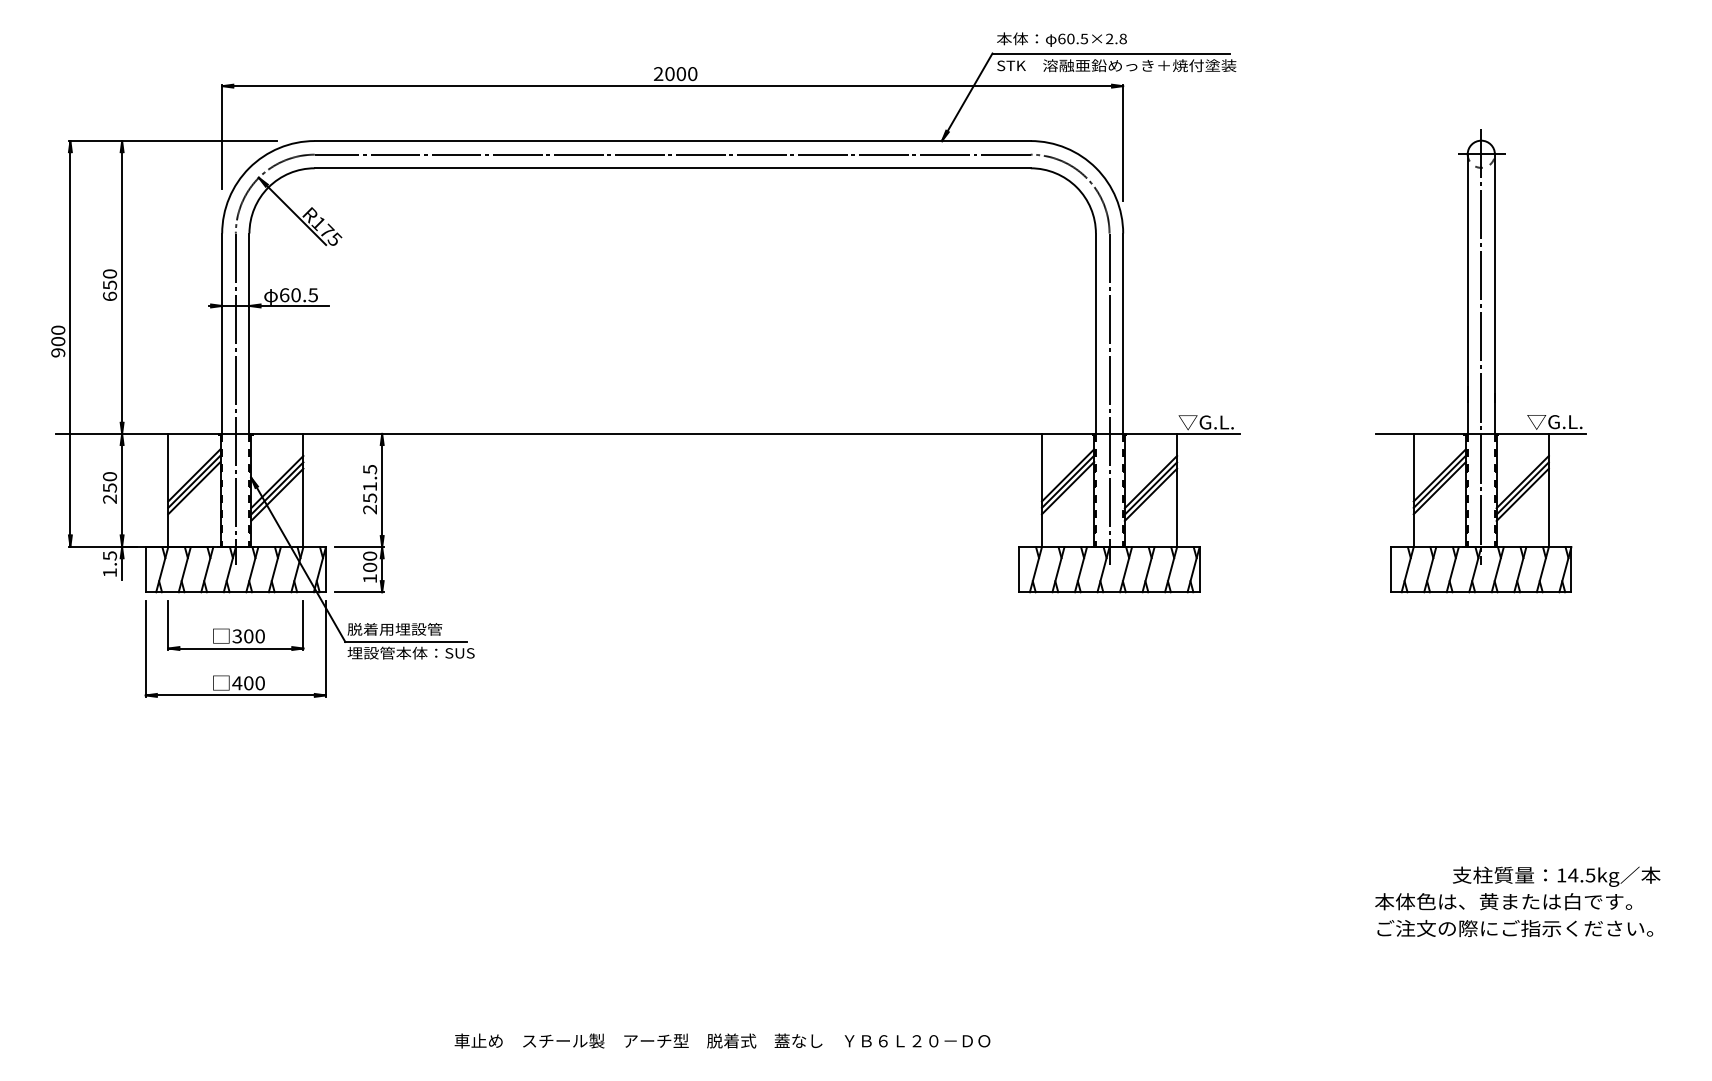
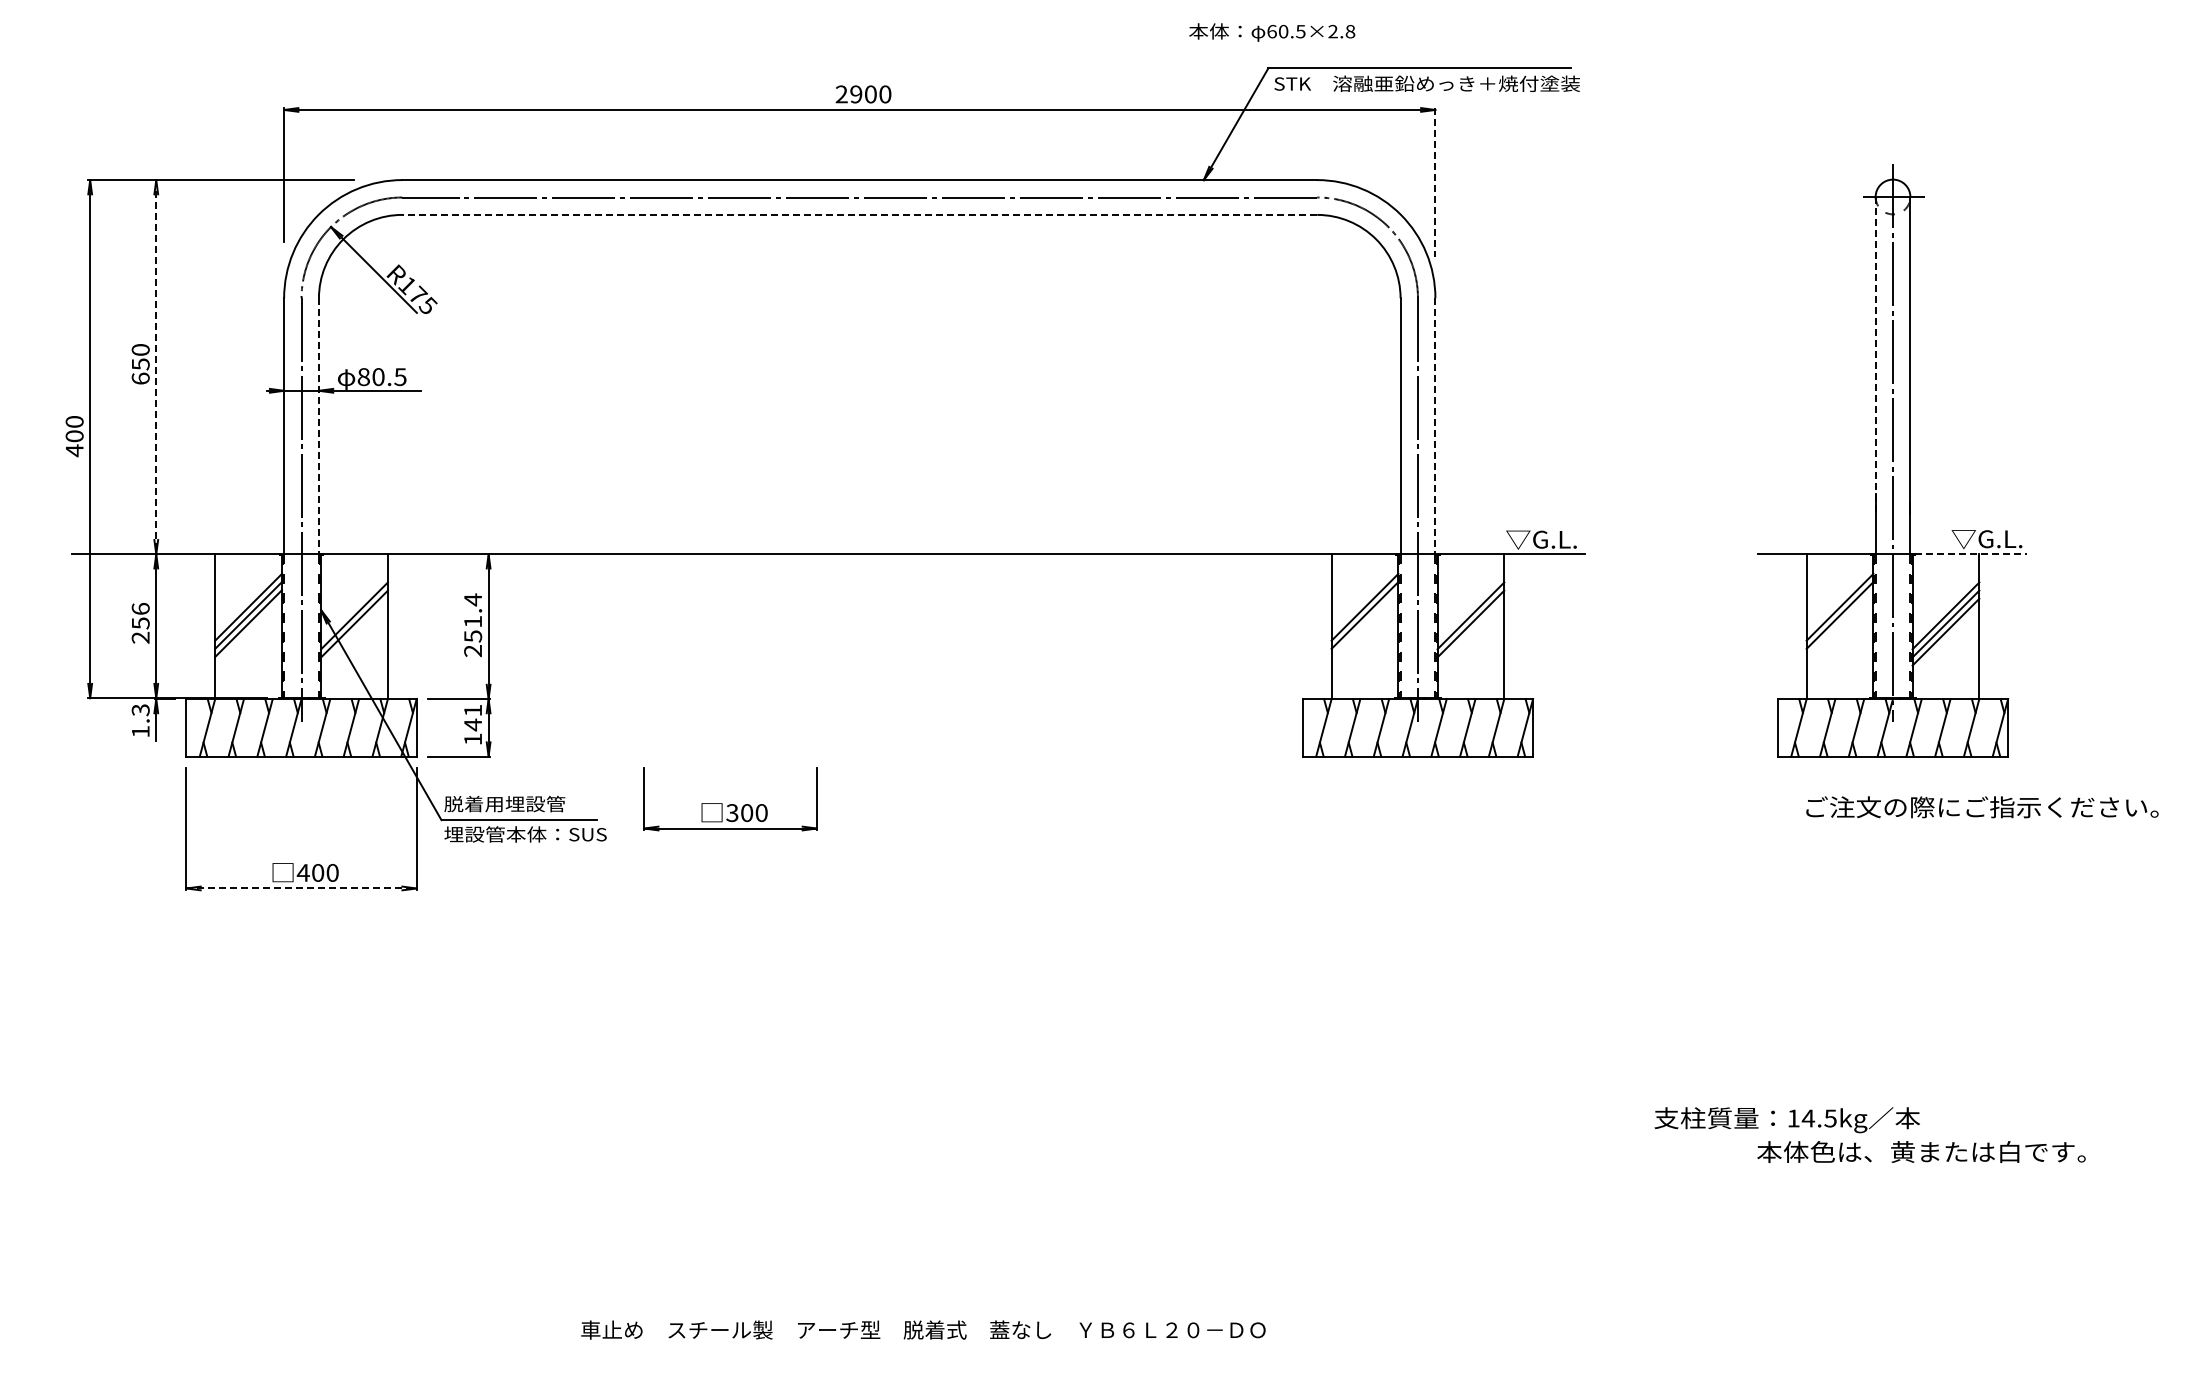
text: (1062, 39) -> (1272, 32), moved
text: (670, 74) -> (856, 94), 2000 -> 2900
line: (1123, 143) -> (1435, 183), solid -> dashed
line: (672, 167) -> (859, 214), solid -> dashed
line: (1467, 278) -> (1875, 355), solid -> dashed
line: (122, 287) -> (156, 367), solid -> dashed
text: (284, 294) -> (363, 376), 60.5 -> 80.5
line: (249, 333) -> (318, 426), solid -> dashed
line: (1123, 333) -> (1435, 426), solid -> dashed
text: (58, 352) -> (74, 450), 900 -> 400
line: (1542, 434) -> (1971, 554), solid -> dashed
text: (370, 469) -> (473, 599), 251.5 -> 251.4
text: (109, 476) -> (140, 608), 250 -> 256
line: (1067, 488) -> (1364, 623), removed
line: (1439, 488) -> (1839, 623), removed
line: (277, 494) -> (354, 631), removed
line: (1150, 494) -> (1470, 631), removed
text: (109, 555) -> (140, 709), 1.5 -> 1.3
text: (370, 561) -> (473, 717), 100 -> 141
part: (235, 625) -> (730, 799), moved
line: (236, 695) -> (302, 888), solid -> dashed
text: (1556, 877) -> (1786, 1120), moved
text: (1515, 928) -> (1982, 807), moved

